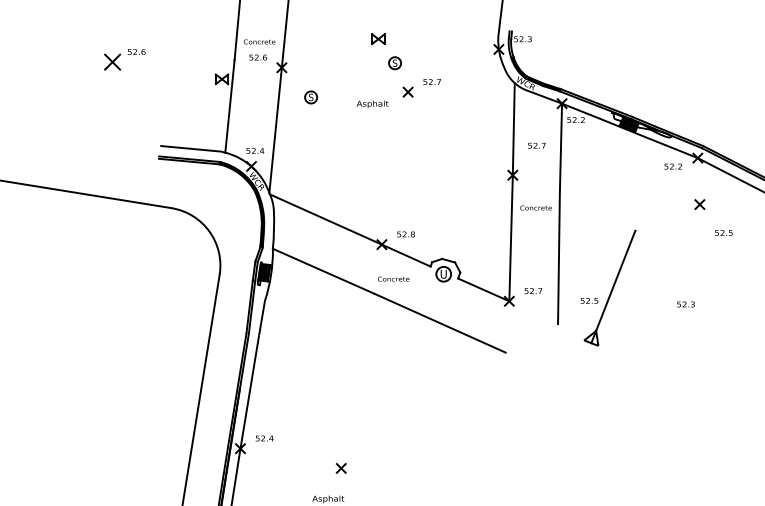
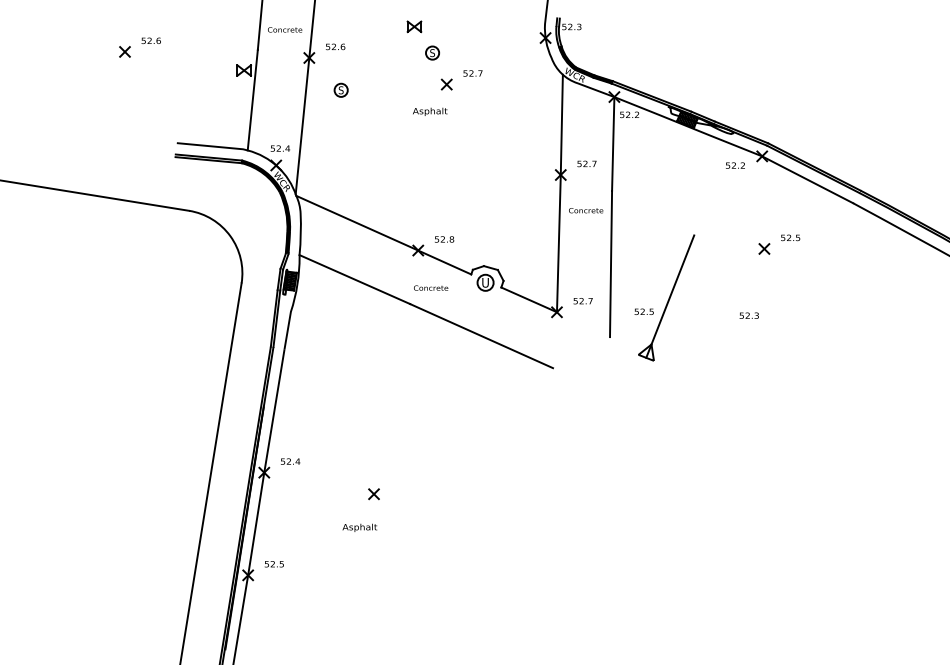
text: (258, 57) -> (335, 46), moved
part: (112, 61) -> (124, 51), size x0.62
text: (372, 104) -> (430, 111), moved
text: (536, 145) -> (586, 163), moved
part: (699, 204) -> (764, 248), moved

